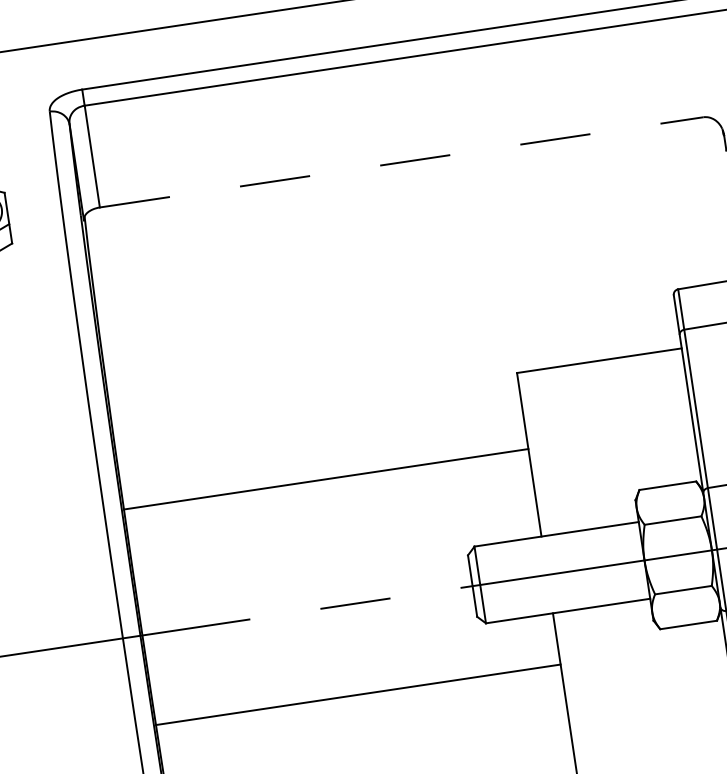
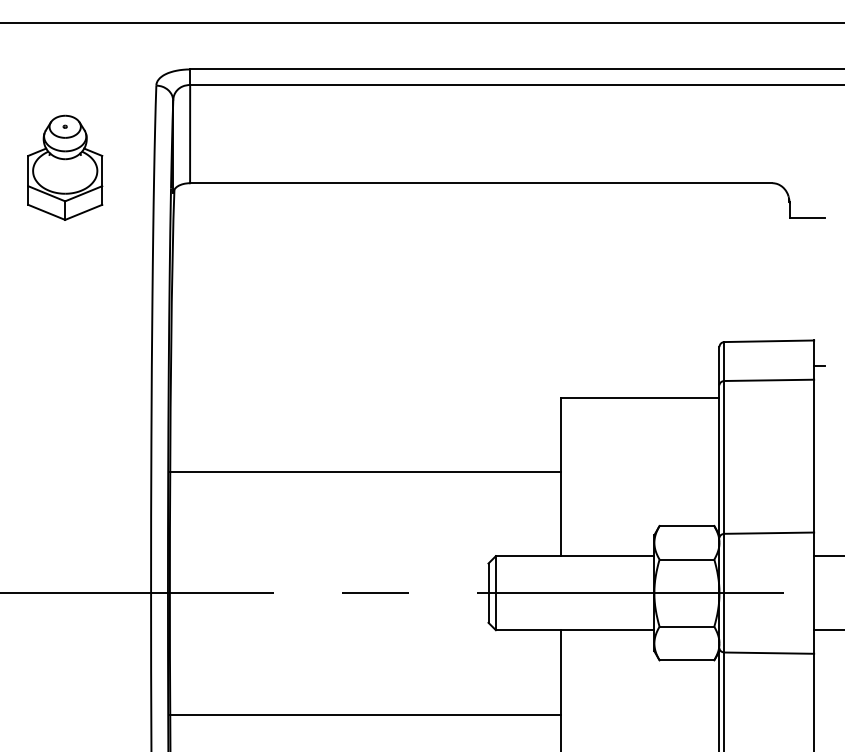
line: (401, 162) -> (481, 183), dashed -> solid
line: (358, 694) -> (365, 714), moved

